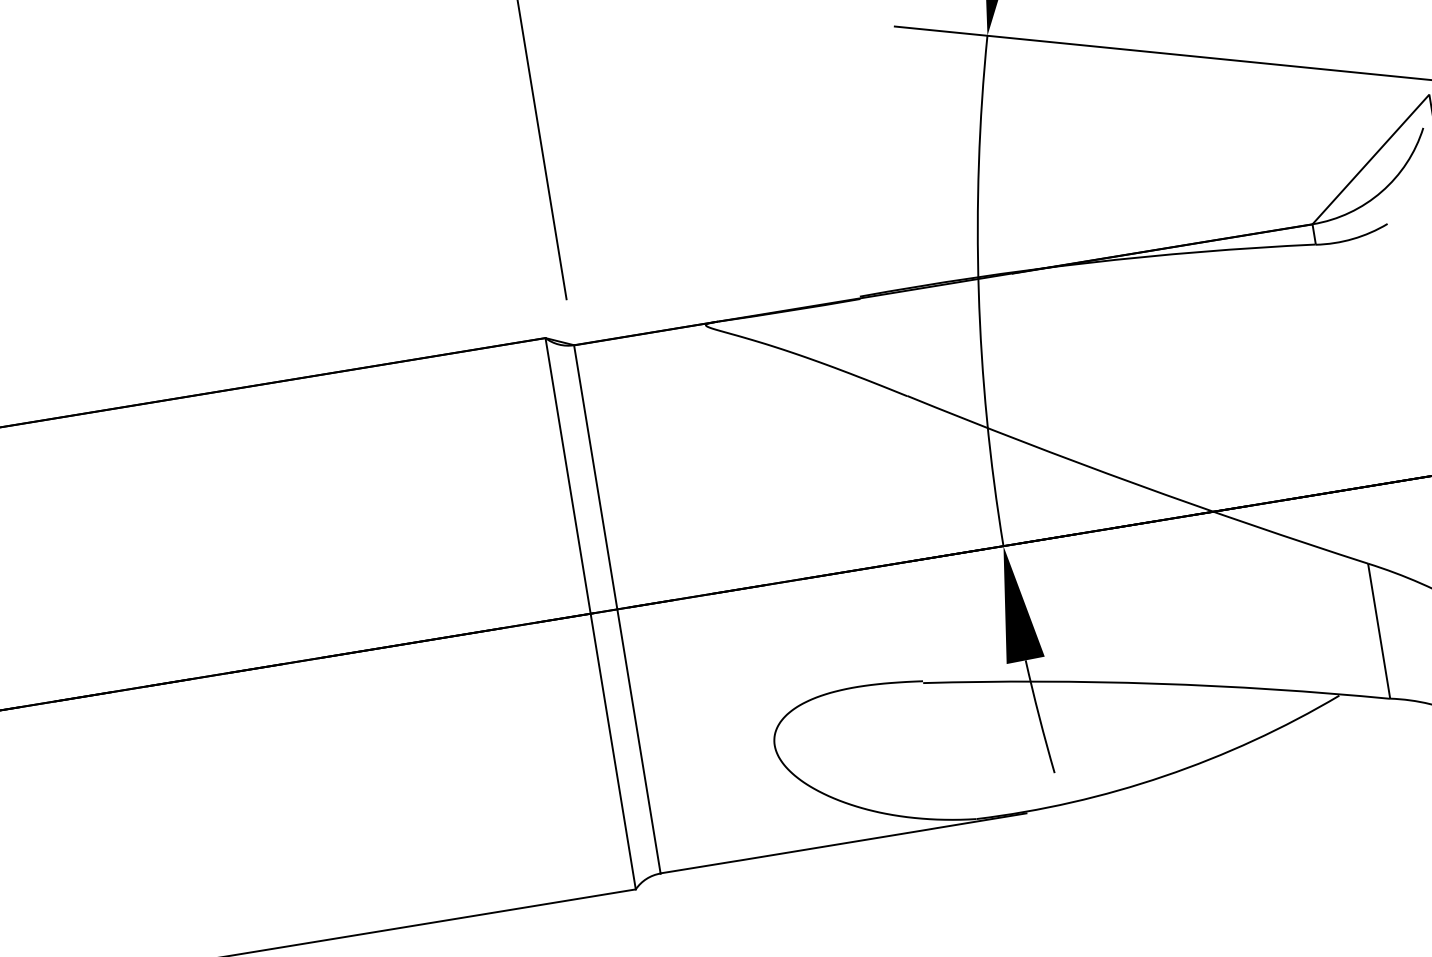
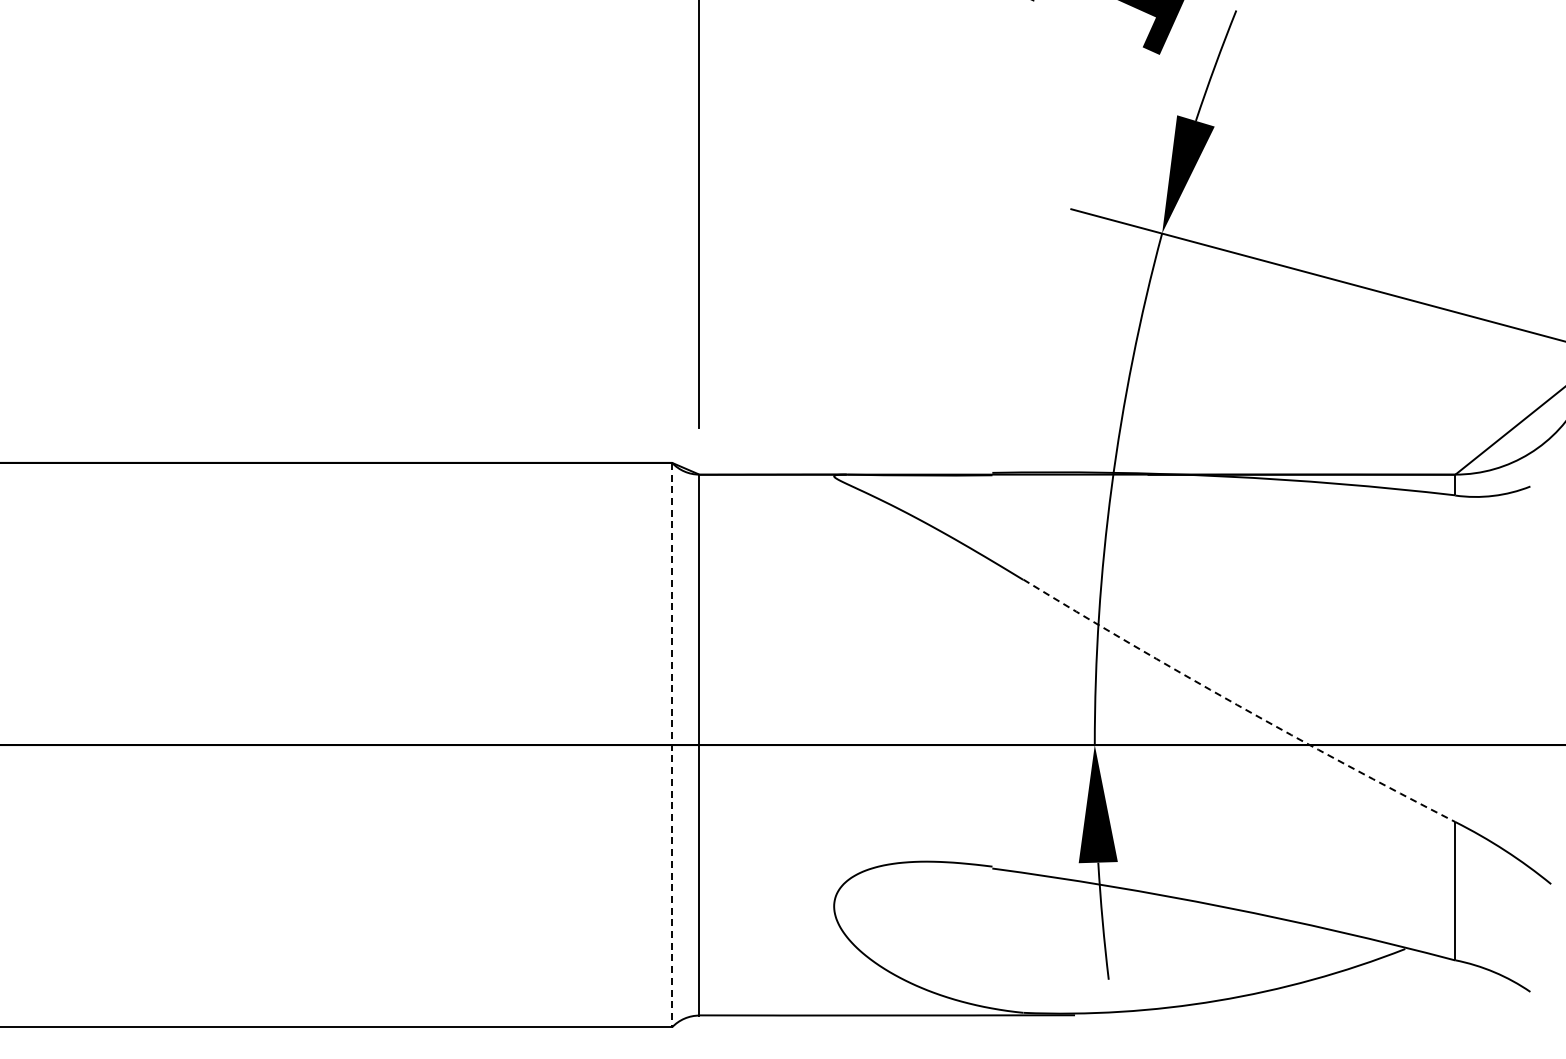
arc: (1136, 483) -> (1237, 704), solid -> dashed
line: (591, 614) -> (672, 745), solid -> dashed

